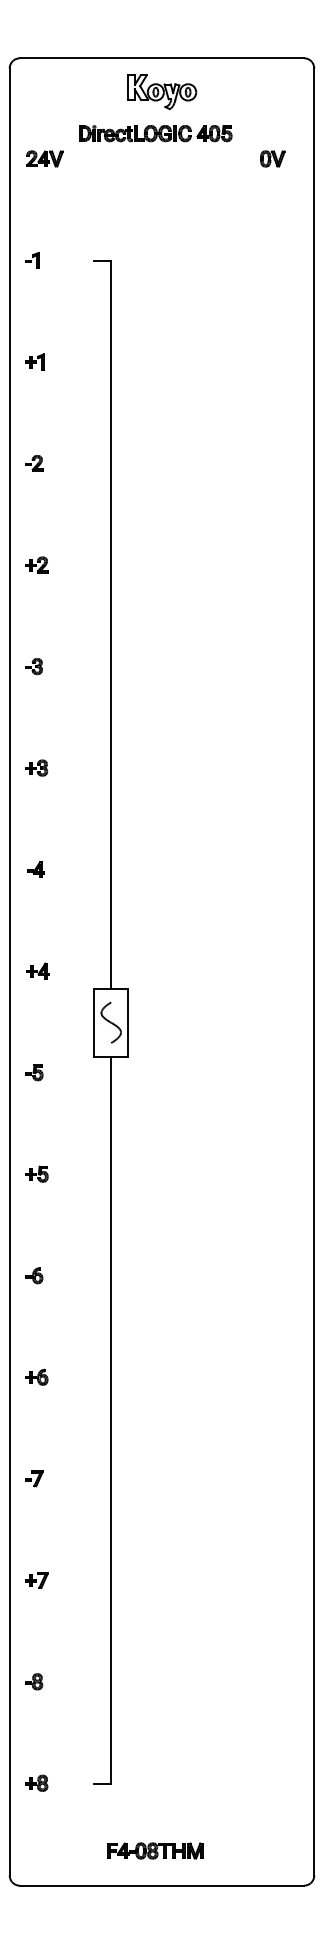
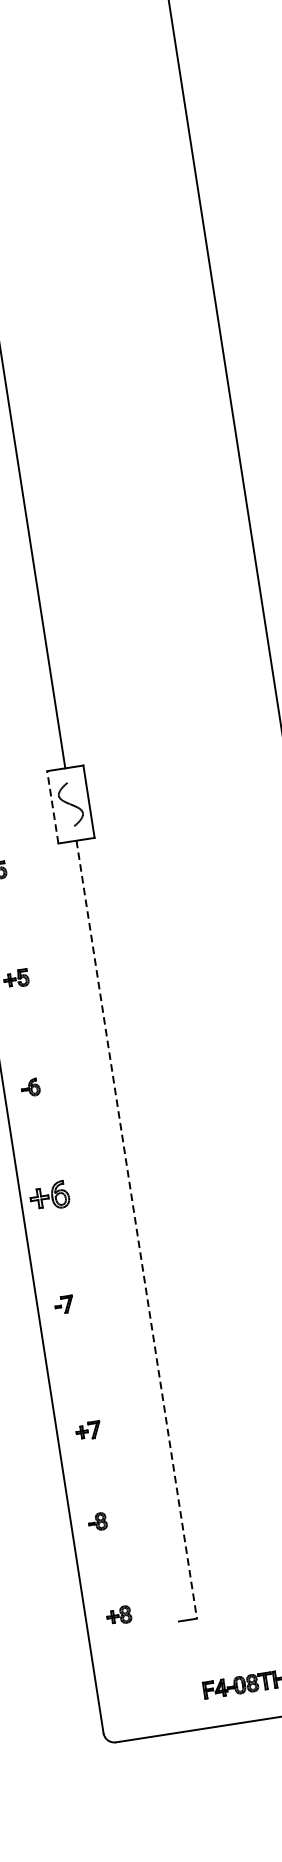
line: (94, 1022) -> (52, 807), solid -> dashed
part: (36, 1376) -> (49, 1195), size x1.6
line: (111, 1420) -> (137, 1229), solid -> dashed
part: (36, 1580) -> (88, 1431), moved
part: (36, 1782) -> (118, 1614), moved

